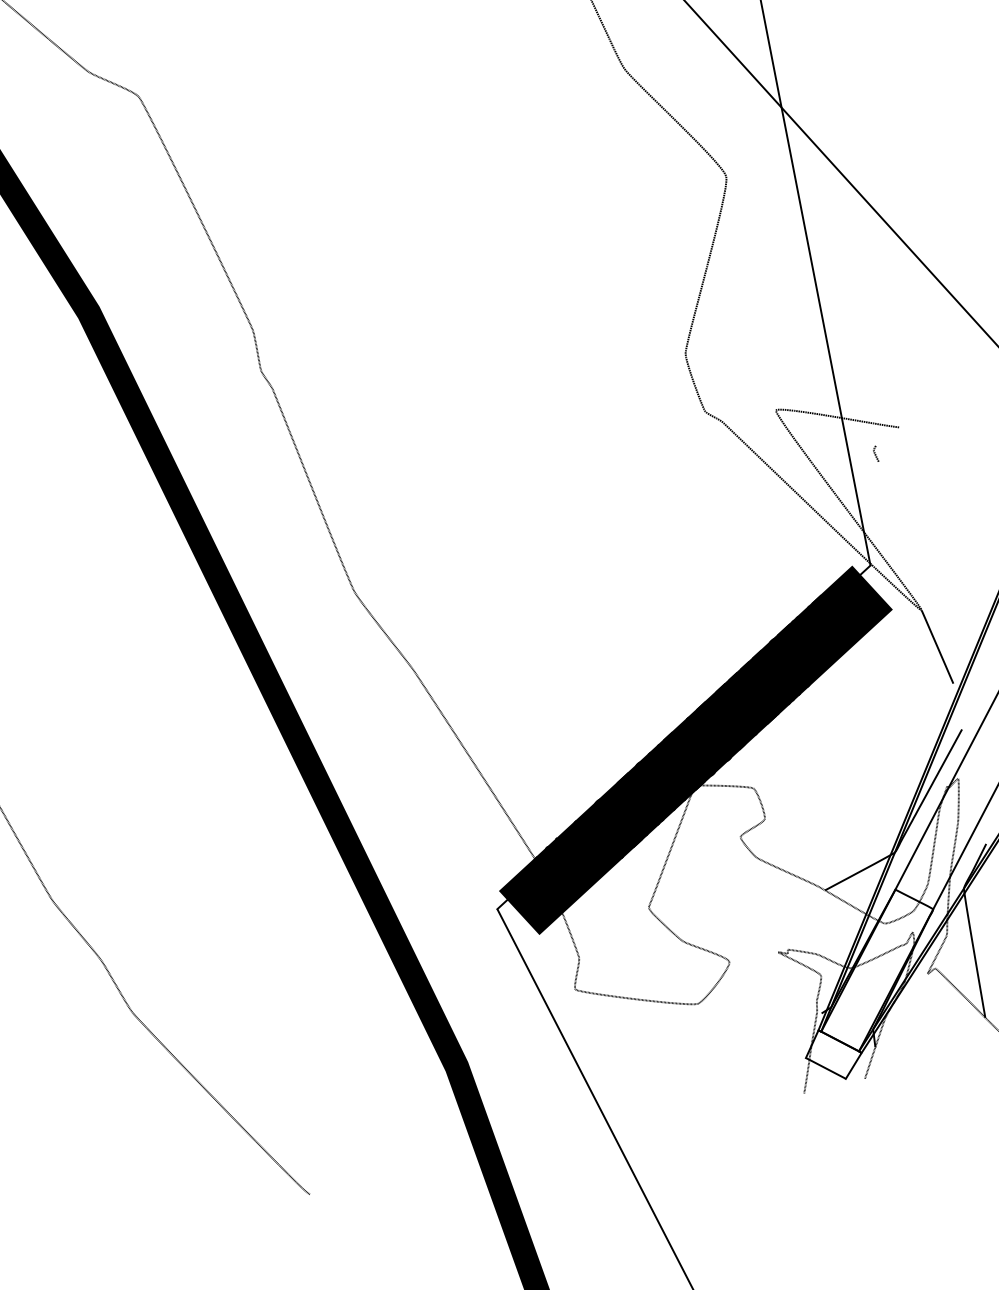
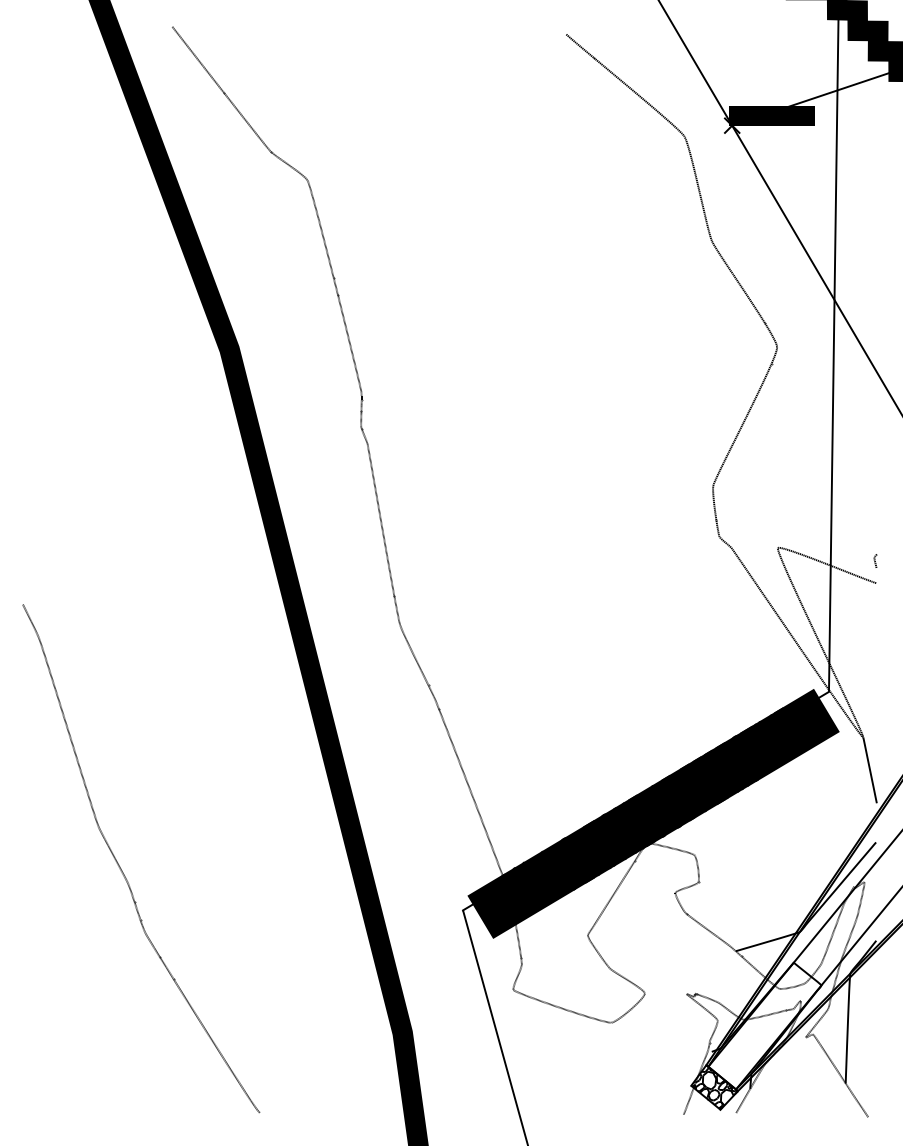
curve: (875, 453) -> (875, 560), moved
hatch: (833, 1055) -> (714, 1088), added

